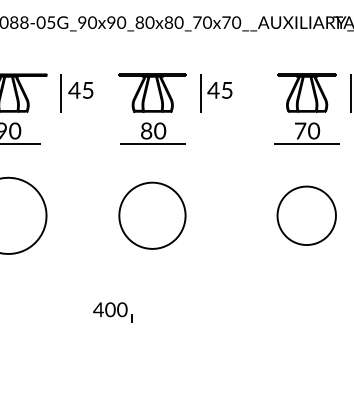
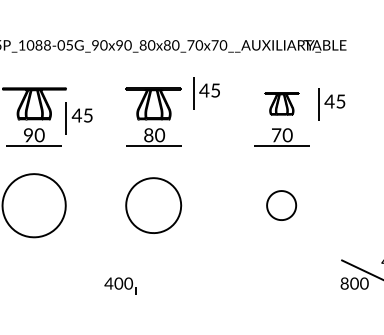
part: (306, 92) -> (281, 103), size x0.7
part: (76, 93) -> (78, 118), moved
part: (216, 93) -> (206, 93), moved
part: (306, 215) -> (281, 205), size x0.6

